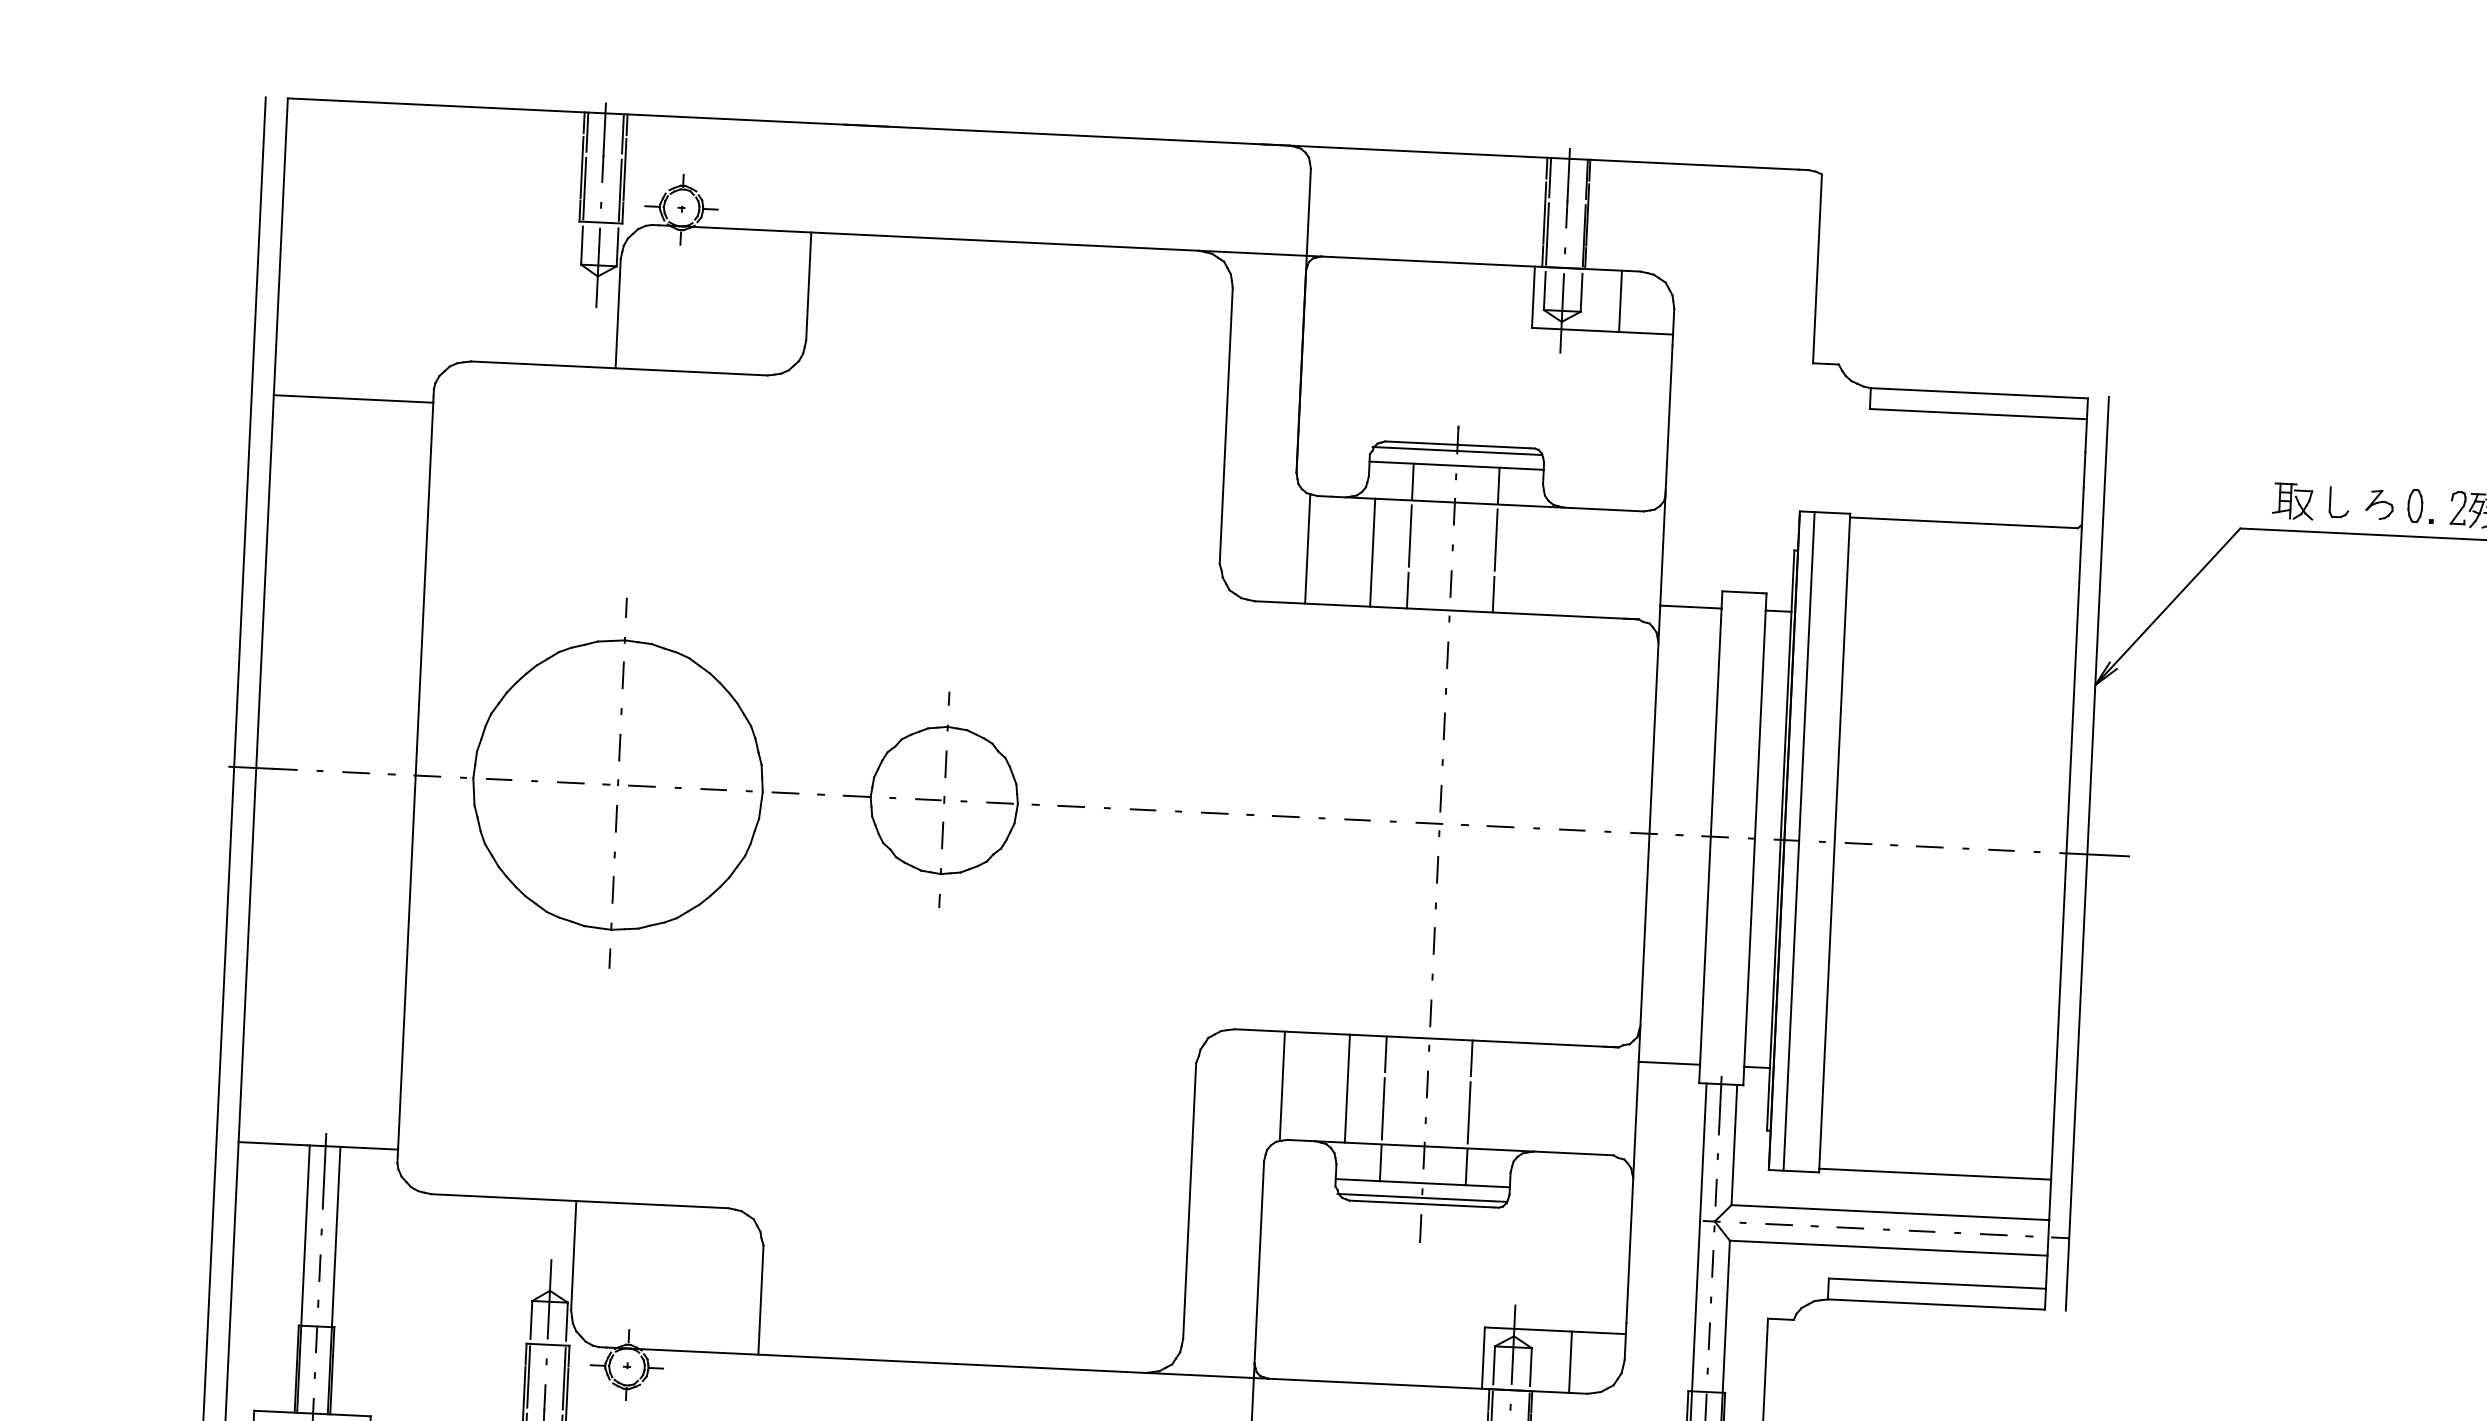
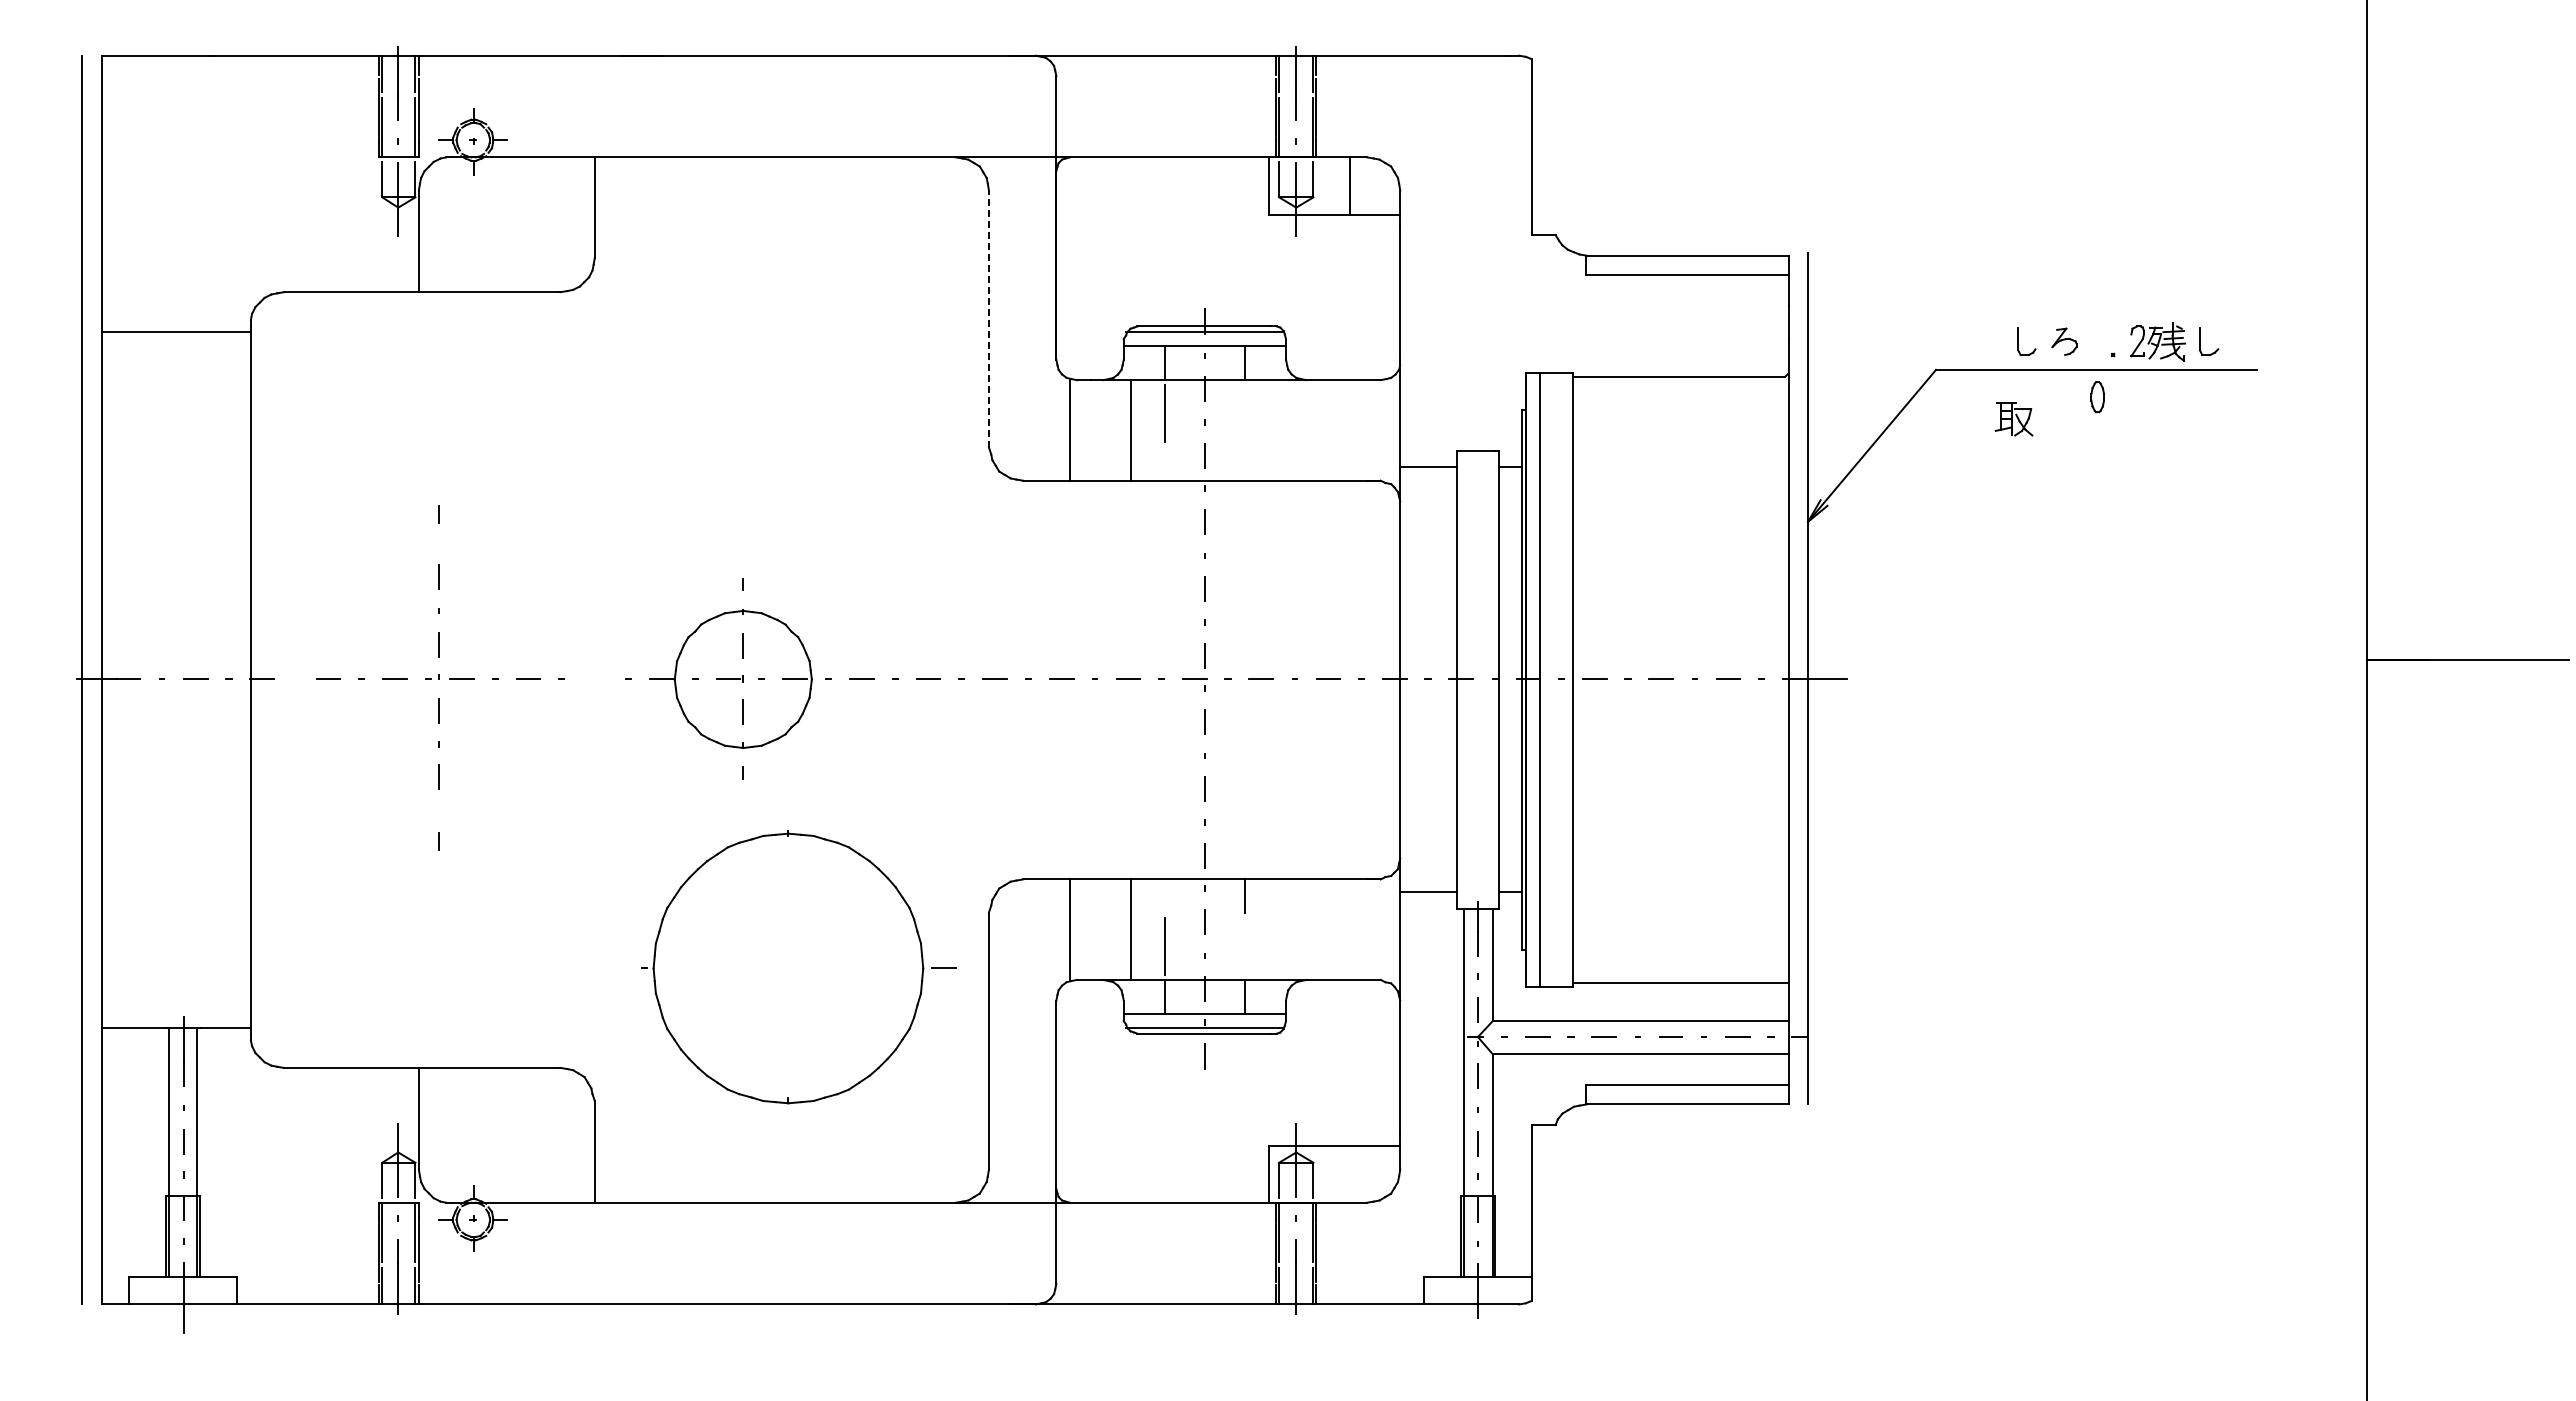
line: (1225, 426) -> (988, 319), solid -> dashed
part: (2292, 501) -> (2013, 419), moved
part: (2415, 506) -> (2097, 397), moved
line: (1495, 539) -> (1244, 412), removed
line: (1407, 589) -> (1164, 463), removed
line: (1493, 593) -> (1244, 463), removed
part: (628, 784) -> (798, 967), moved
line: (1385, 1053) -> (1164, 895), removed
line: (1468, 1112) -> (1244, 946), removed
line: (1570, 1361) -> (1349, 1173), removed

